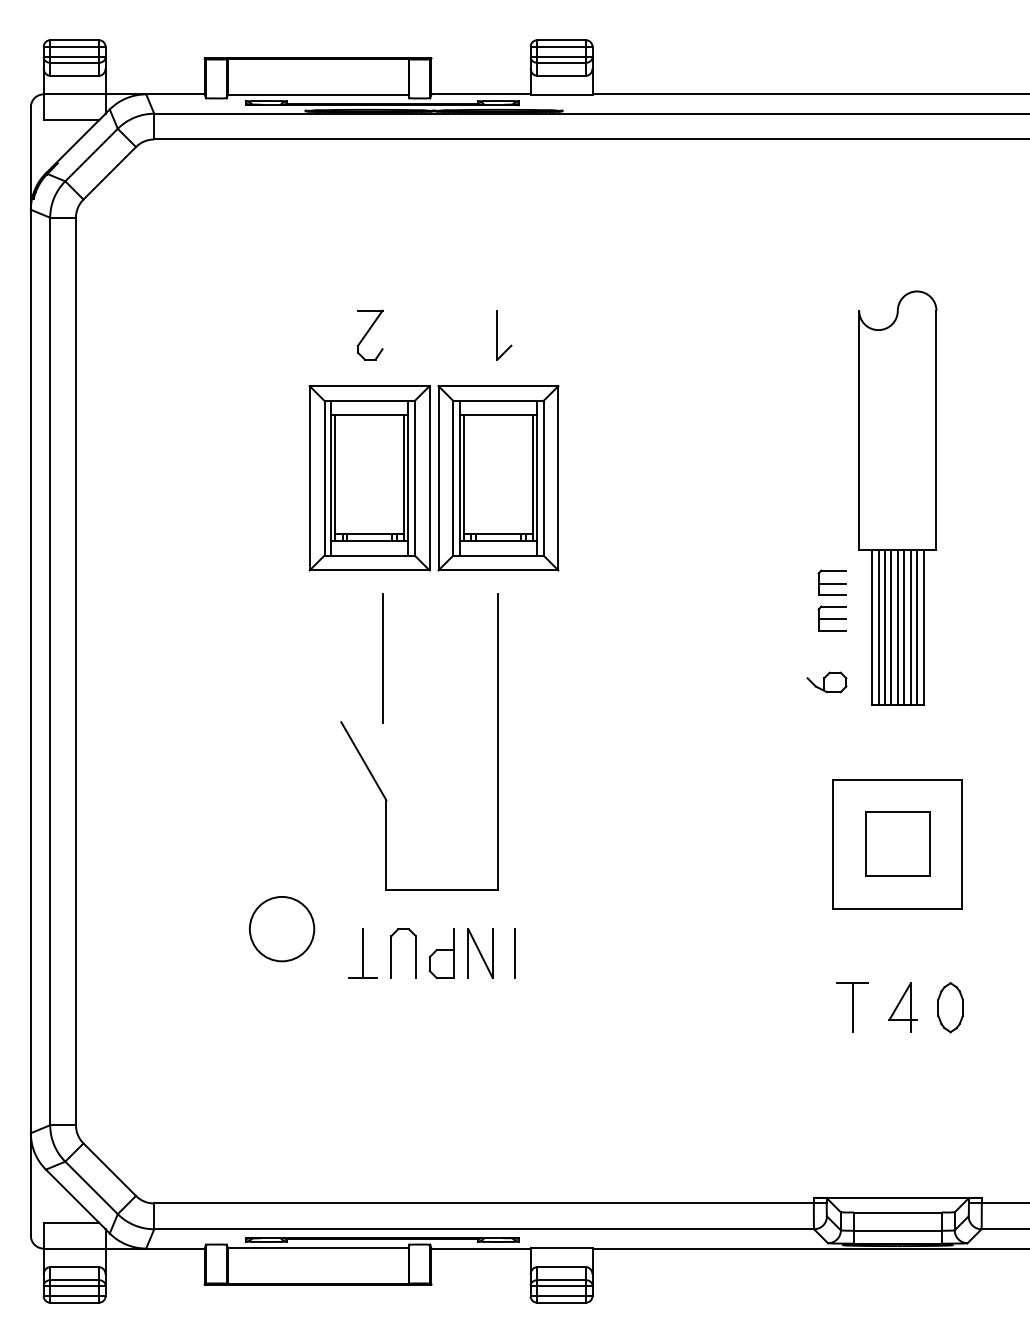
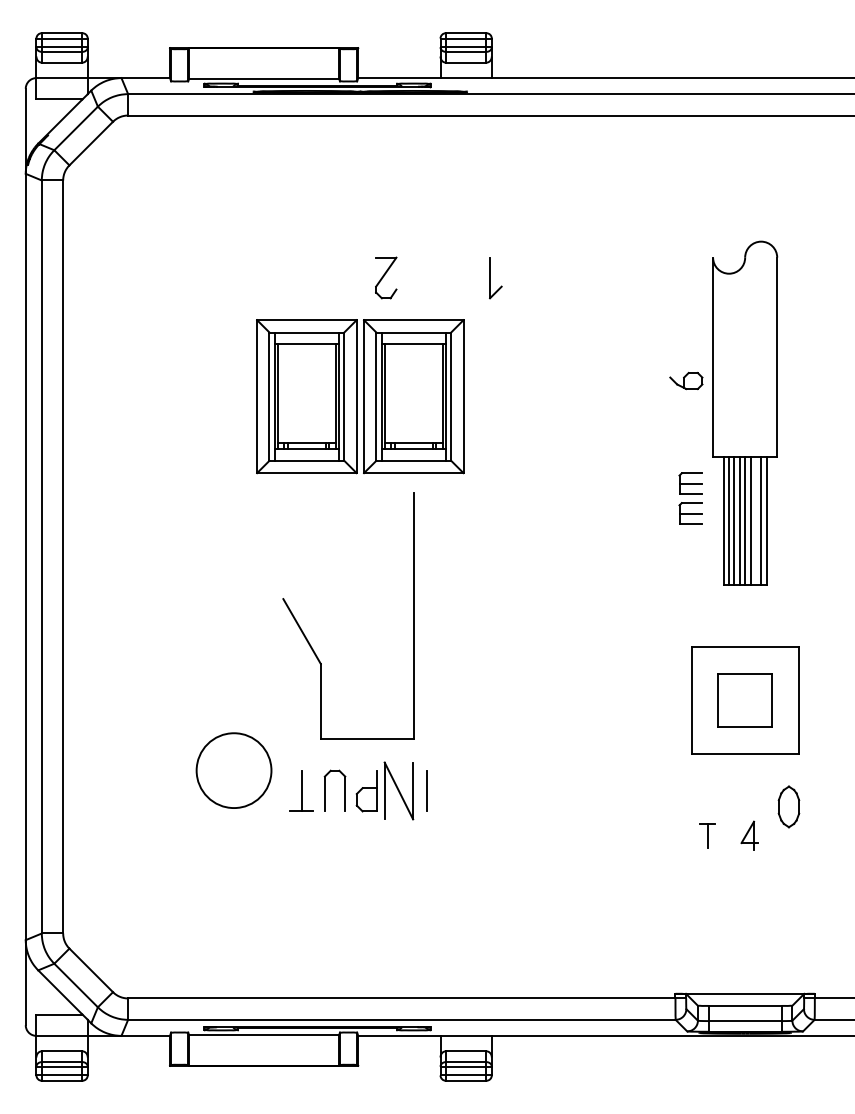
part: (370, 334) -> (386, 277), moved
part: (497, 335) -> (490, 278), moved
line: (910, 627) -> (755, 520), removed
line: (382, 658) -> (317, 546), removed
part: (826, 682) -> (685, 381), moved
circle: (282, 929) -> (234, 771), size x1.4
part: (480, 953) -> (398, 791), size x1.4
part: (852, 1007) -> (707, 835), size x0.6
part: (902, 1007) -> (749, 835), size x0.7
part: (950, 1007) -> (788, 806), moved

